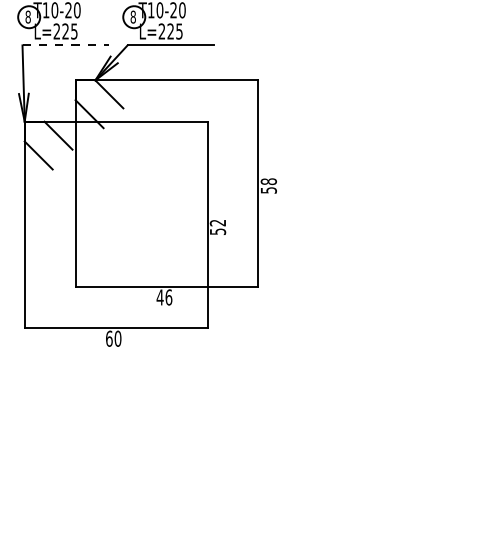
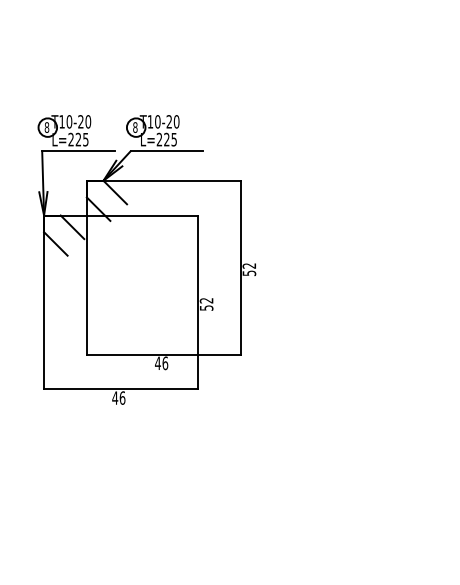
line: (65, 45) -> (78, 151), dashed -> solid
text: (268, 181) -> (249, 265), 58 -> 52
text: (113, 338) -> (118, 397), 60 -> 46

